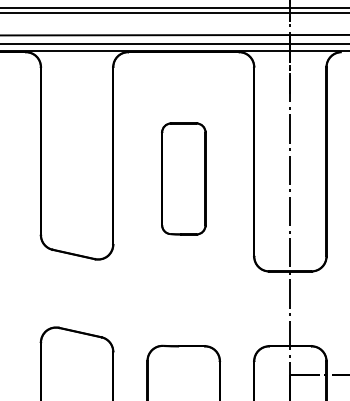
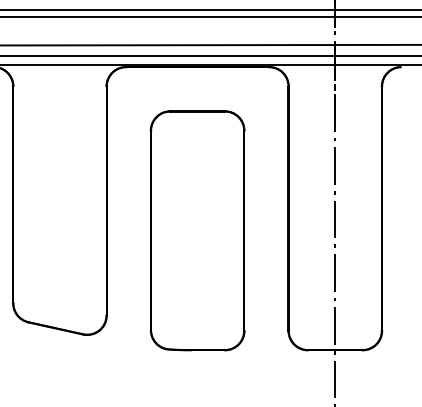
part: (183, 178) -> (197, 230), size x1.67

